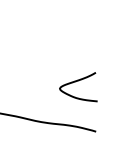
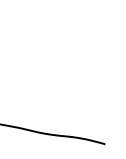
curve: (75, 82) -> (82, 90), removed

